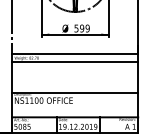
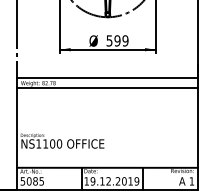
line: (75, 92) -> (108, 132), removed

